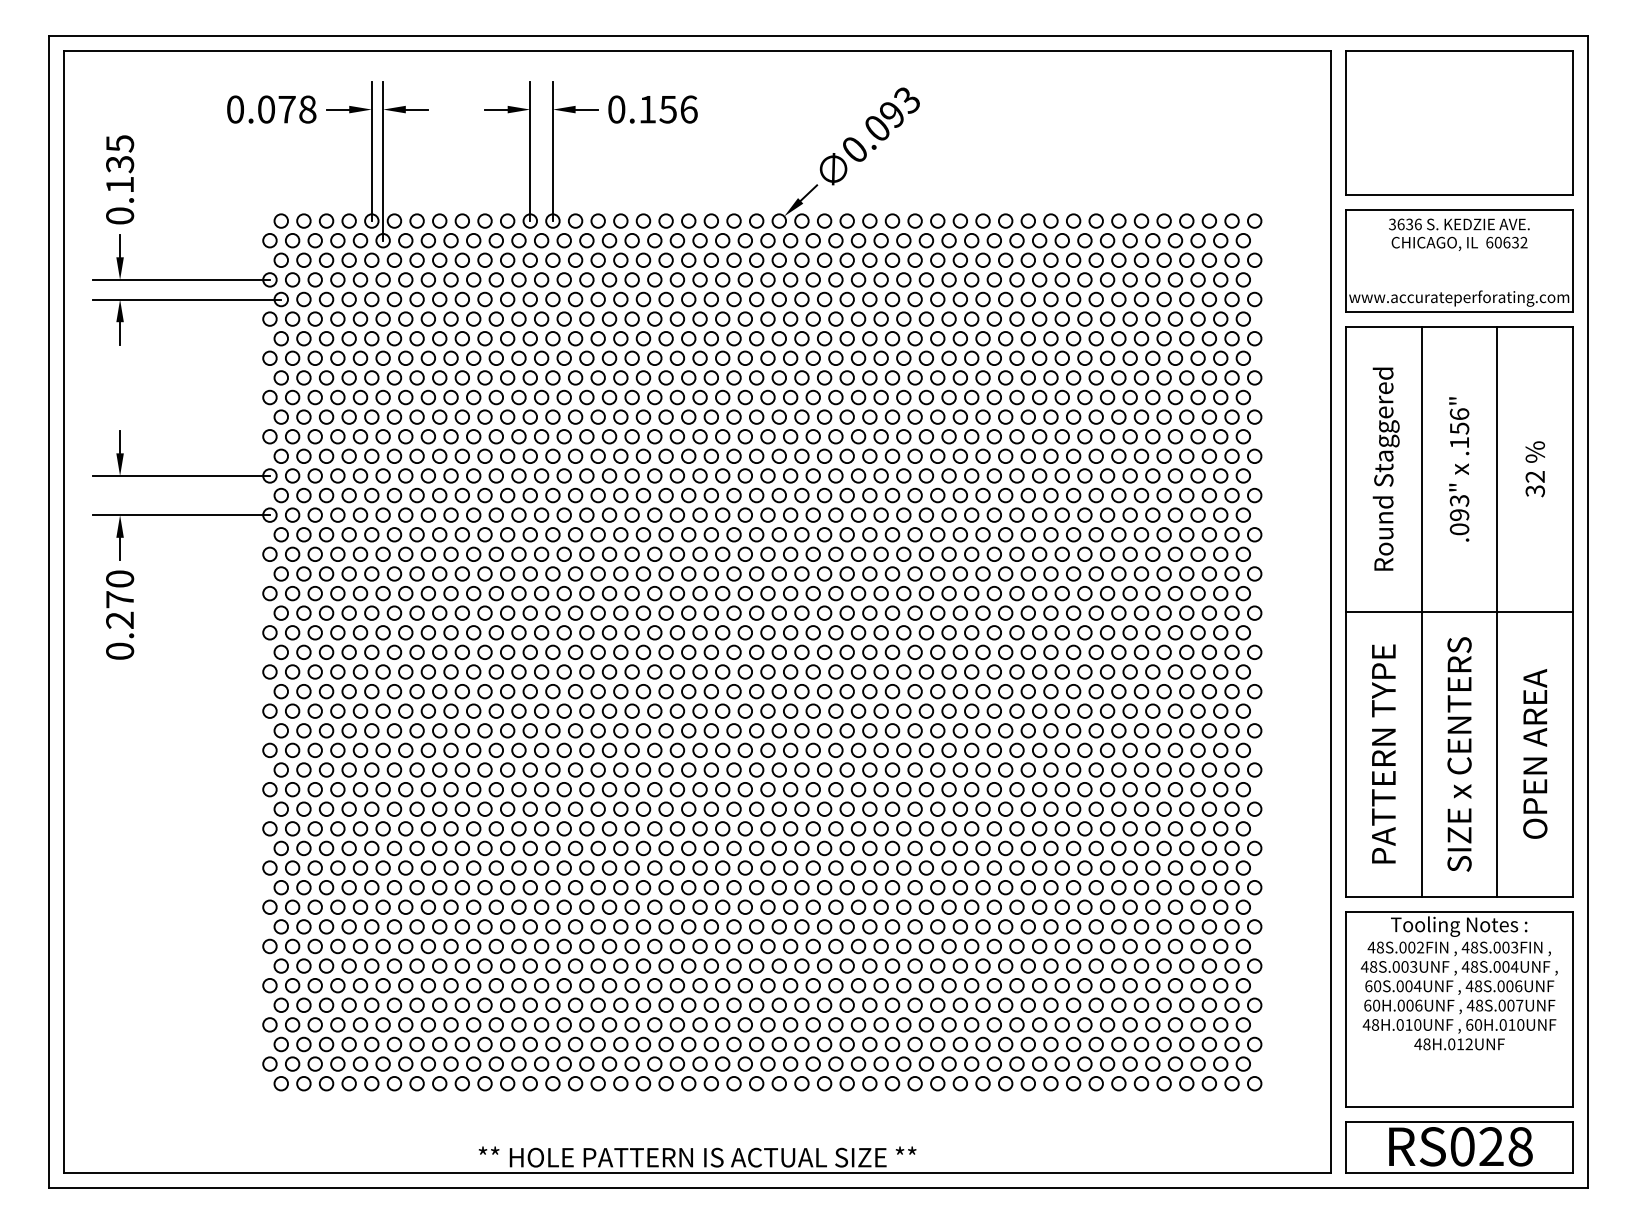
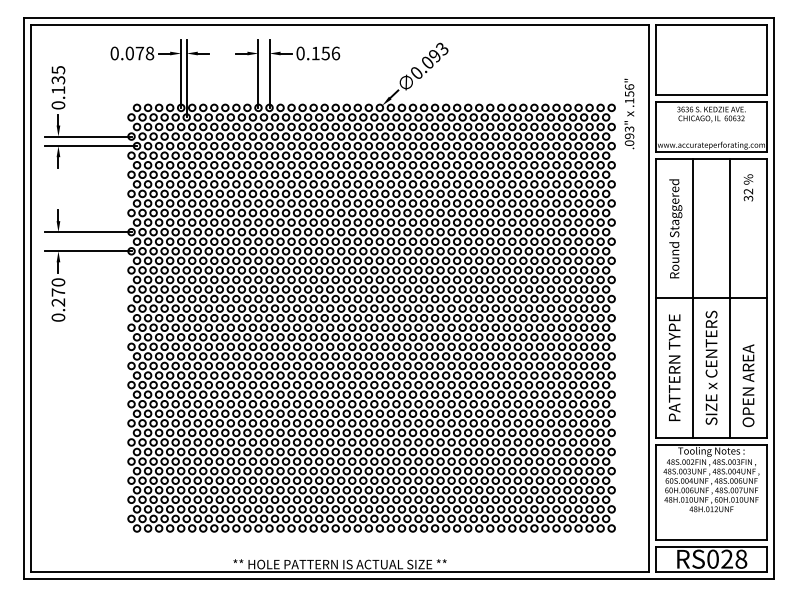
text: (1459, 468) -> (629, 113), moved
text: (1535, 468) -> (748, 187), moved
text: (1535, 753) -> (748, 385), moved

